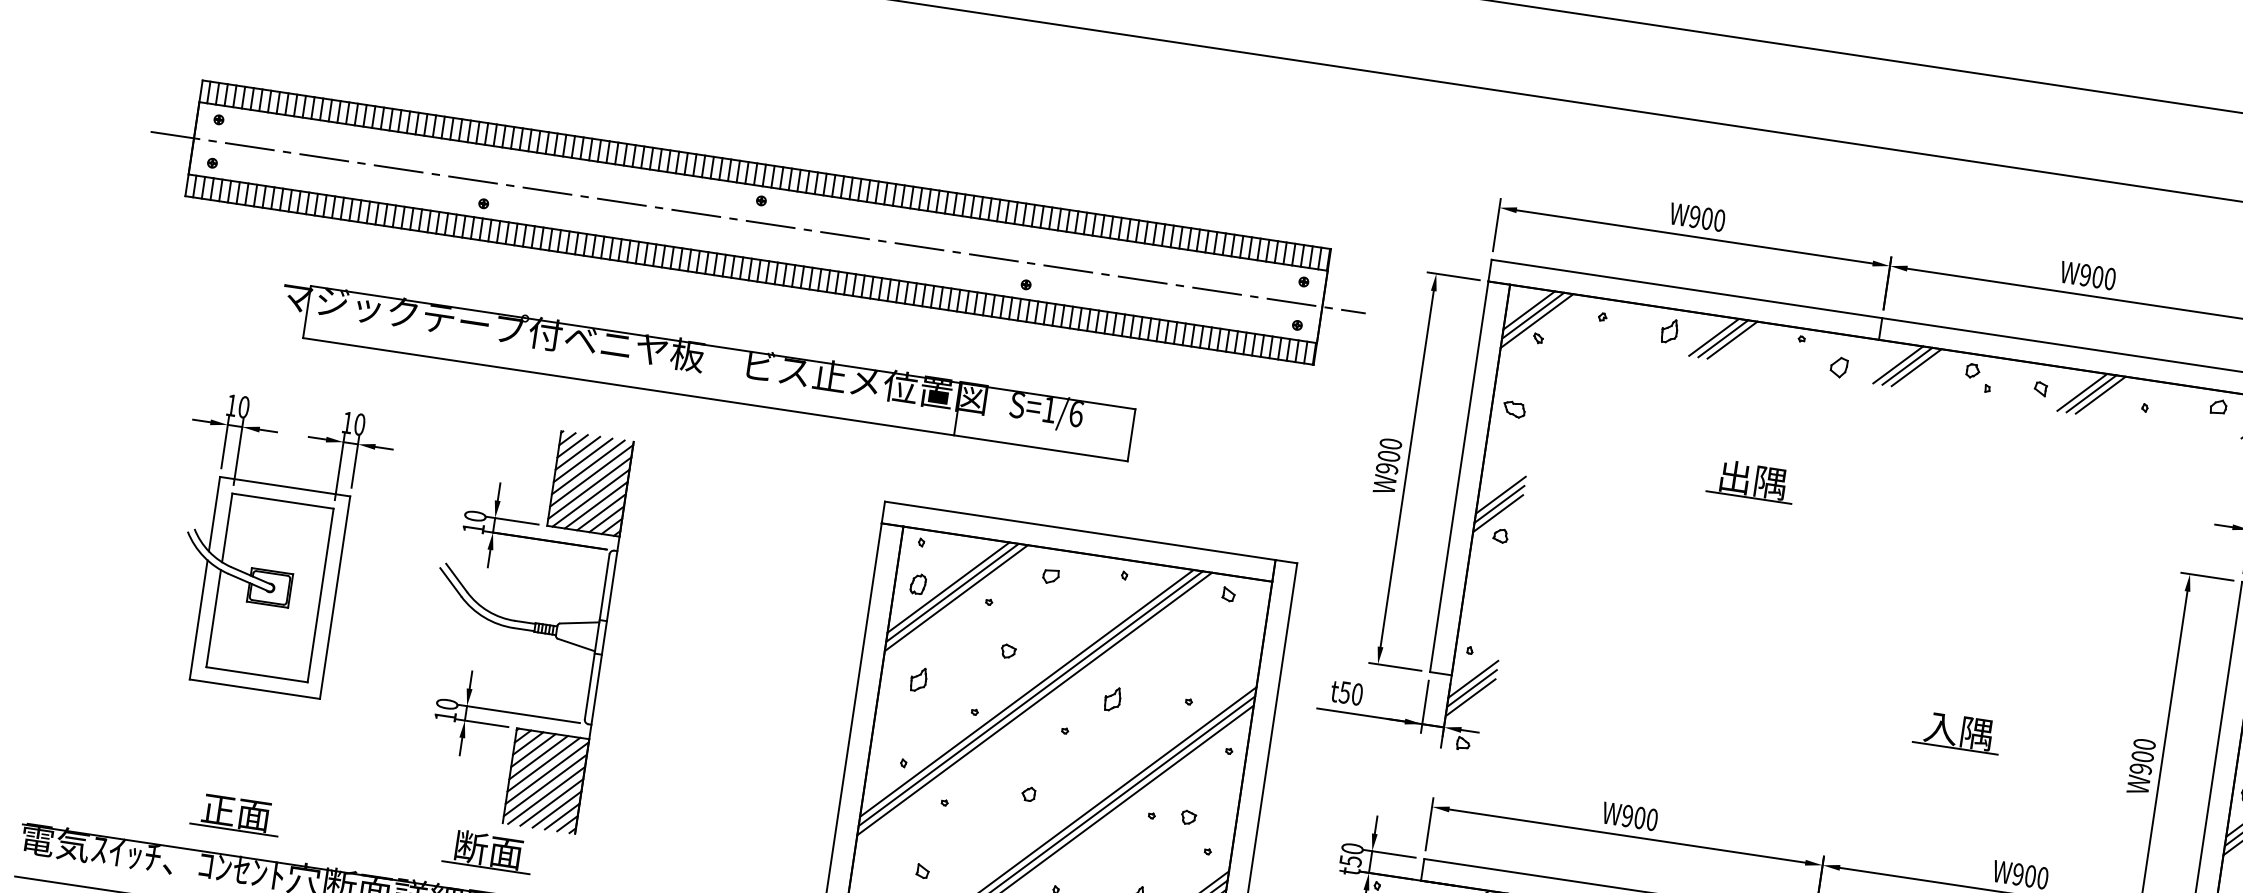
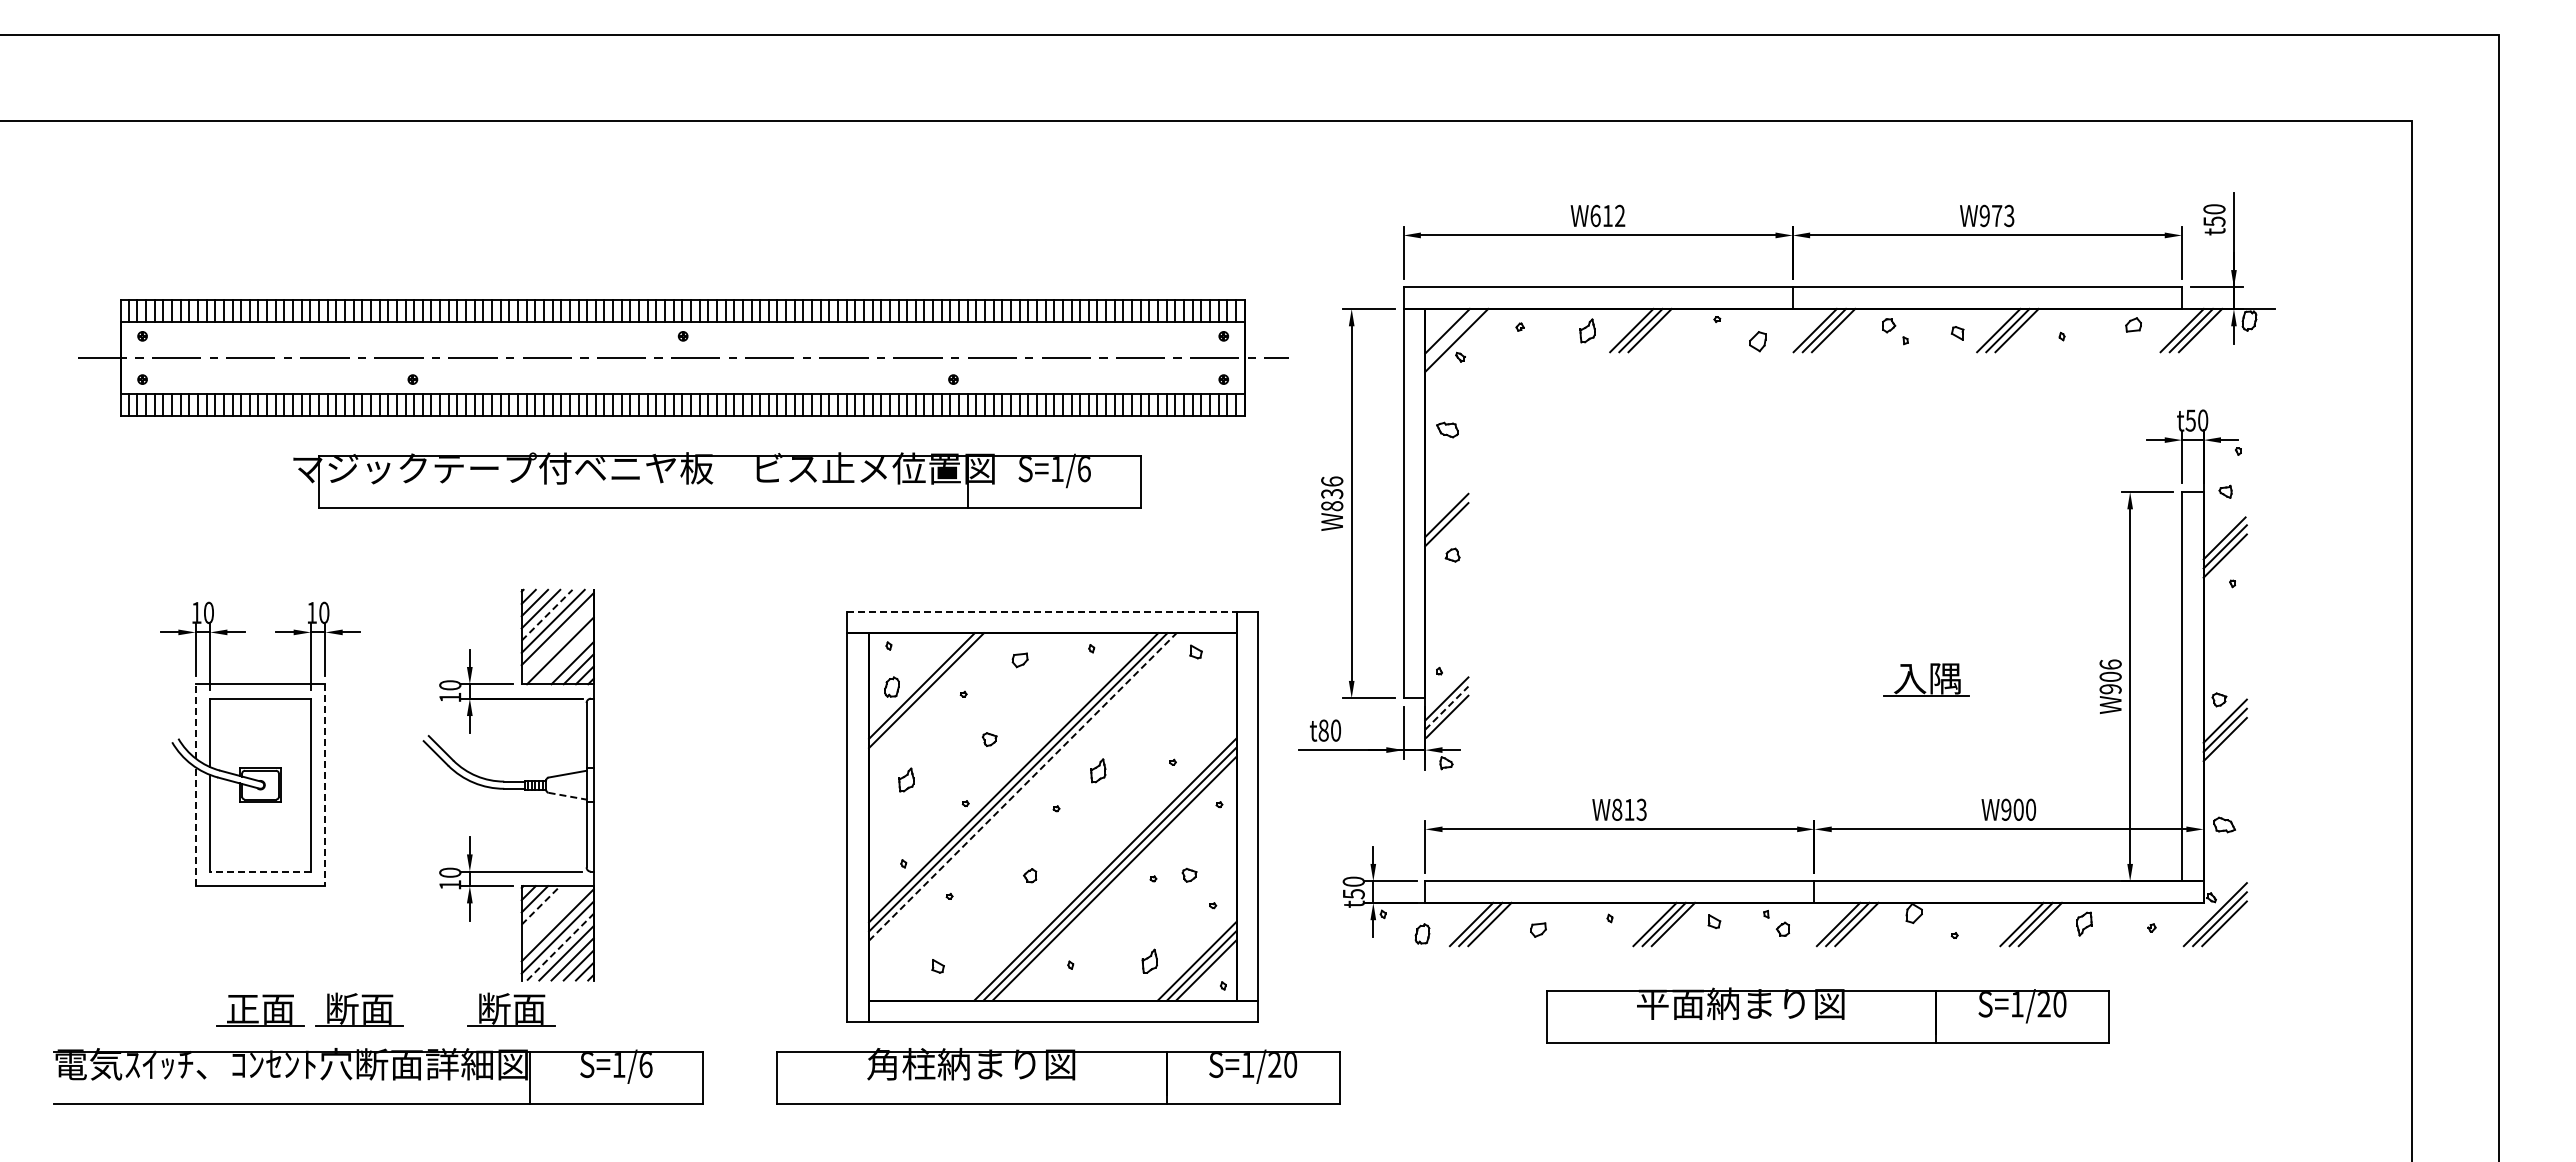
text: (1707, 218) -> (1607, 215), W900 -> W612
text: (2104, 277) -> (2003, 215), W900 -> W973
line: (1533, 315) -> (1452, 335), removed
part: (706, 370) -> (717, 480), moved
text: (1389, 456) -> (1332, 493), W900 -> W836
line: (583, 460) -> (547, 615), solid -> dashed
part: (1751, 480) -> (1688, 464), removed
line: (589, 488) -> (557, 641), removed
line: (596, 504) -> (566, 656), removed
line: (214, 513) -> (195, 720), solid -> dashed
line: (1497, 513) -> (1446, 533), removed
line: (1080, 530) -> (1042, 611), solid -> dashed
line: (335, 597) -> (325, 785), solid -> dashed
line: (956, 598) -> (931, 695), removed
line: (198, 619) -> (195, 826), solid -> dashed
line: (577, 645) -> (568, 796), solid -> dashed
line: (257, 674) -> (260, 871), solid -> dashed
line: (1471, 688) -> (1446, 708), solid -> dashed
text: (1344, 692) -> (1323, 730), t50 -> t80
line: (1034, 703) -> (1022, 786), solid -> dashed
text: (2144, 744) -> (2110, 664), W900 -> W906
line: (533, 750) -> (541, 905), solid -> dashed
line: (538, 757) -> (546, 911), removed
line: (543, 764) -> (552, 917), removed
line: (546, 794) -> (560, 946), solid -> dashed
text: (1640, 817) -> (1629, 809), W900 -> W813
part: (335, 827) -> (359, 1009), added

